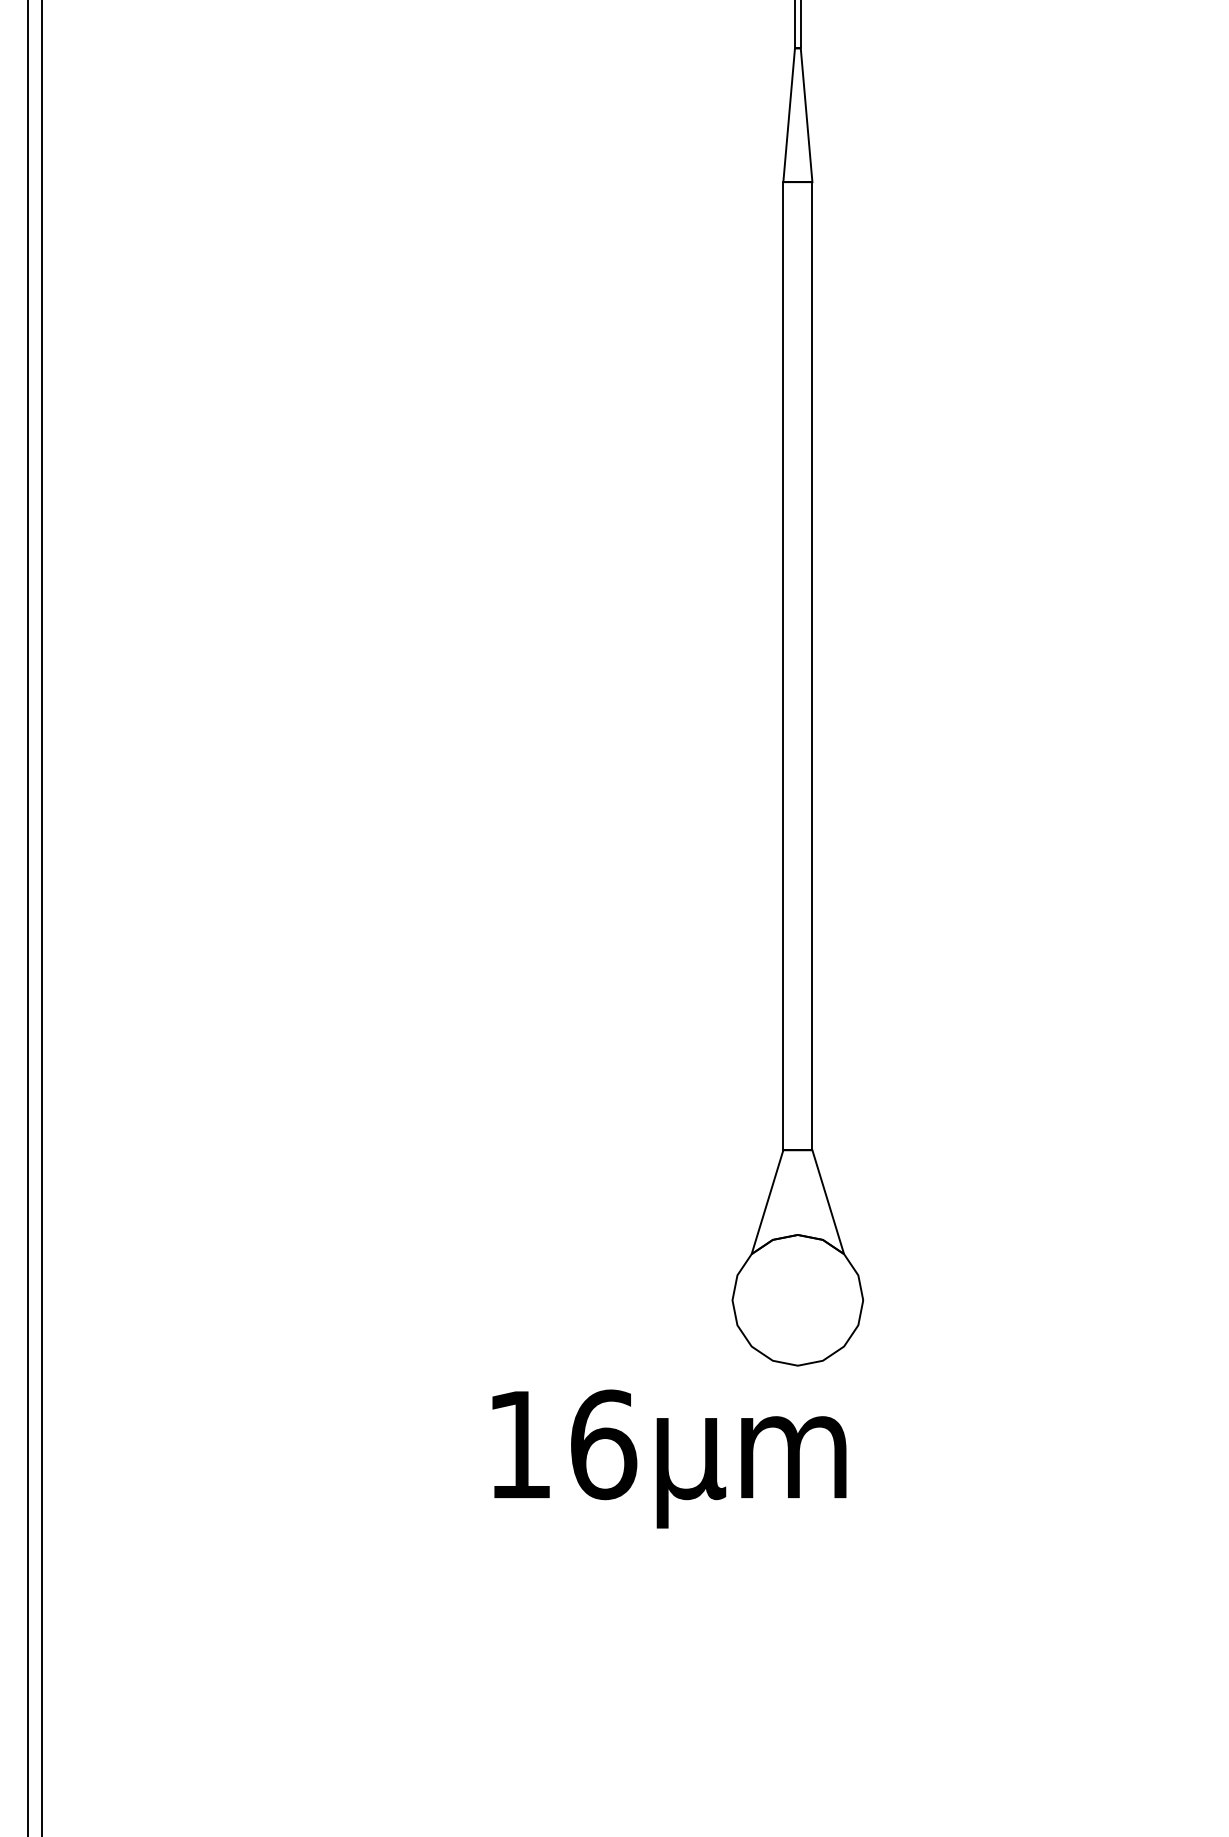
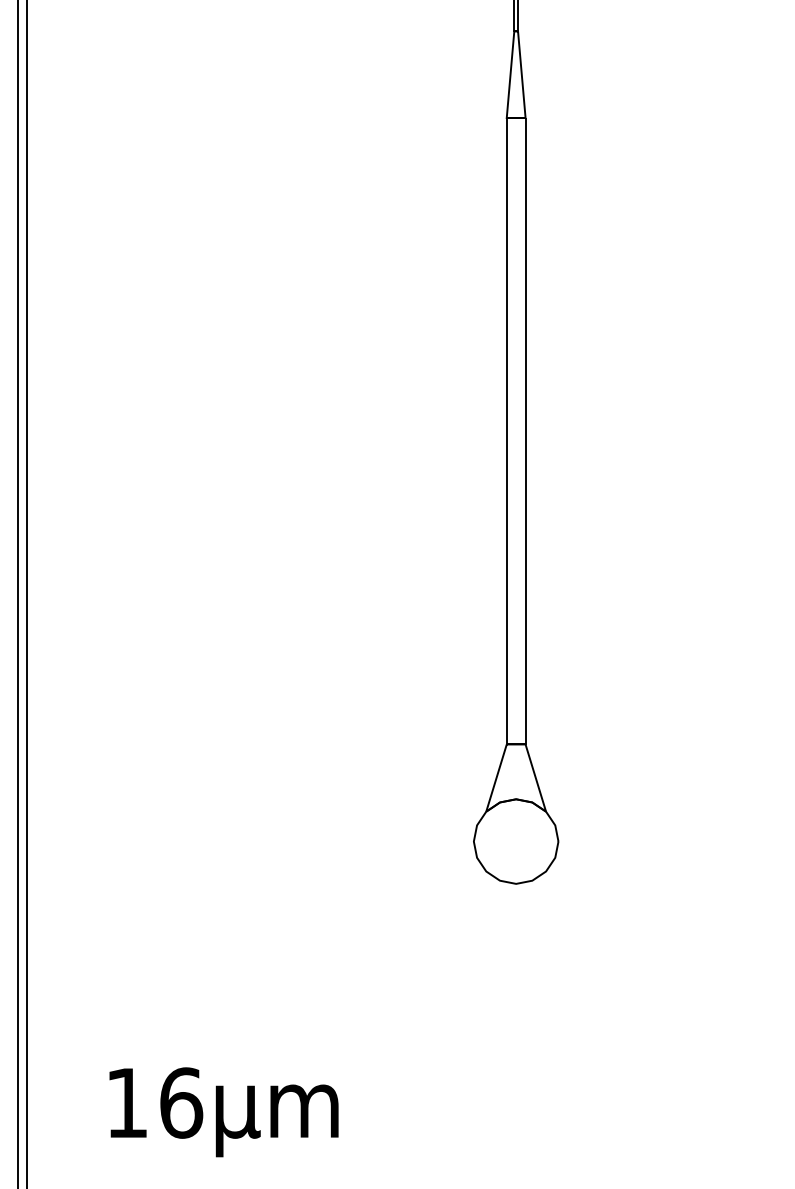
text: (668, 1459) -> (223, 1112), moved

